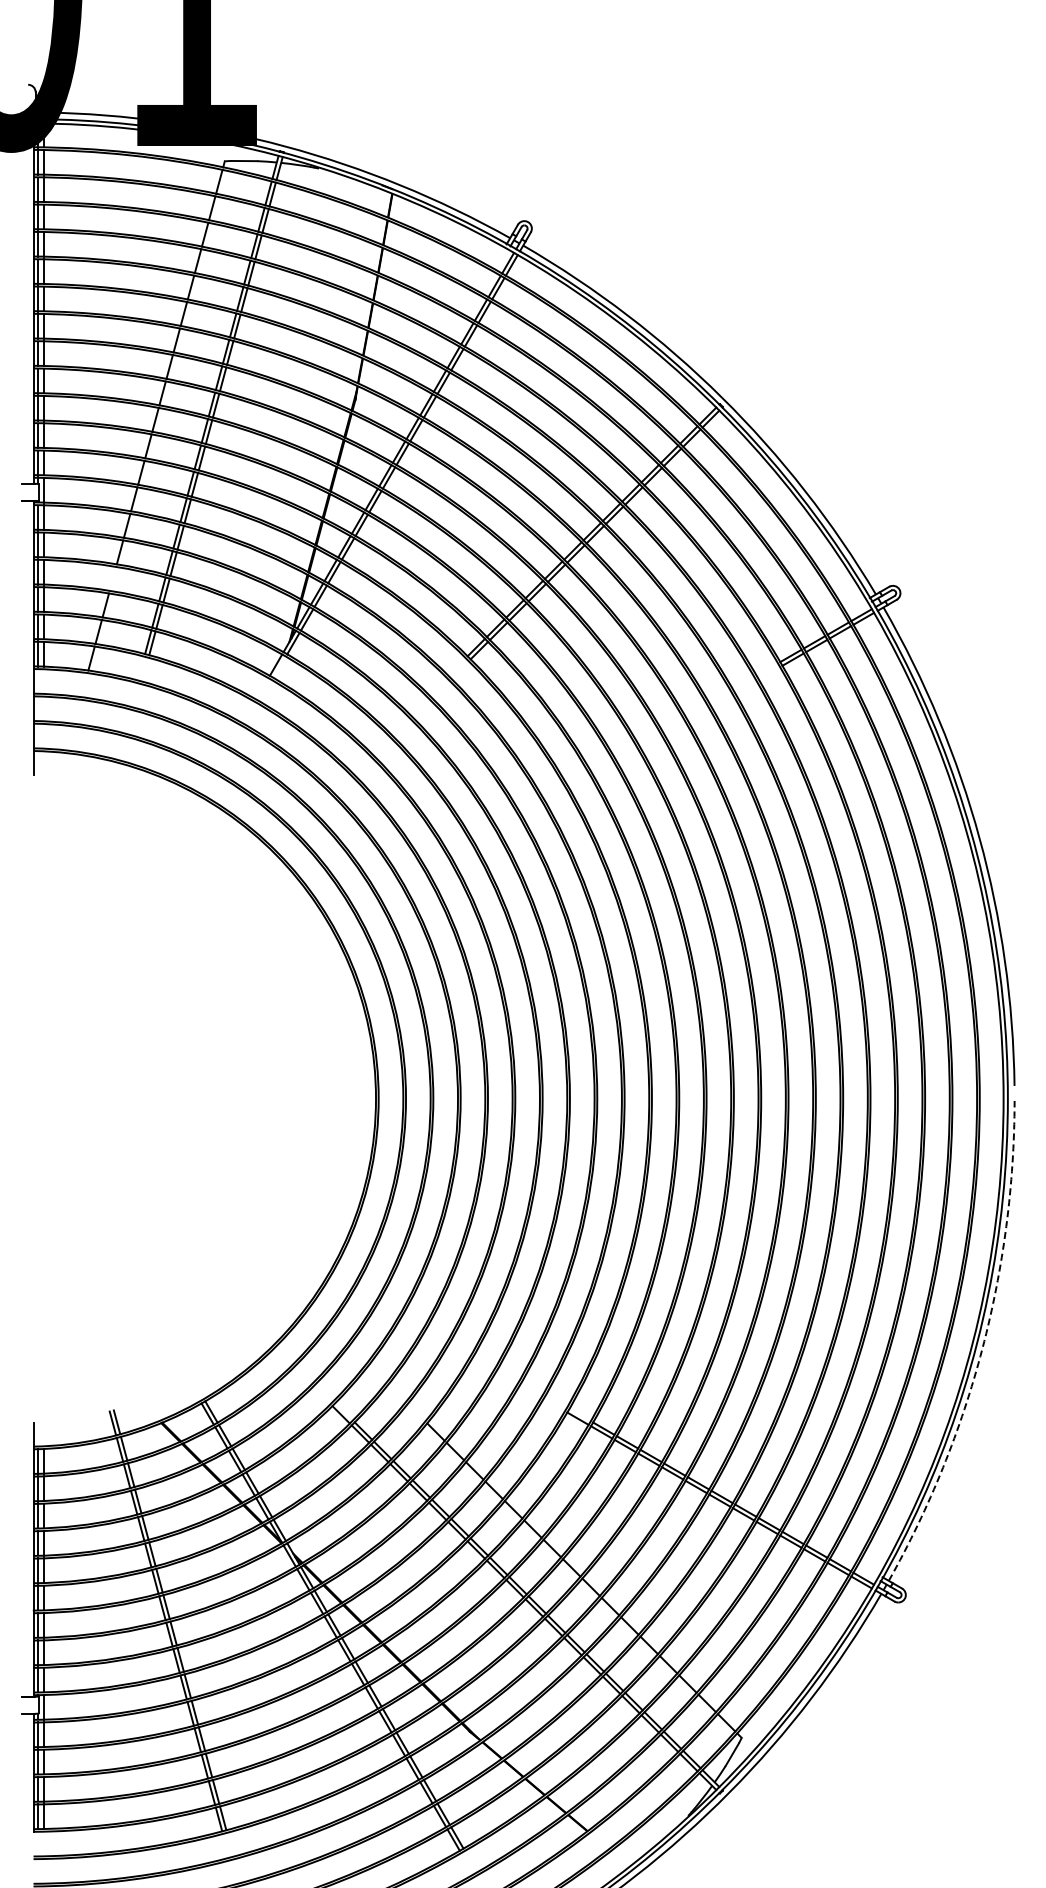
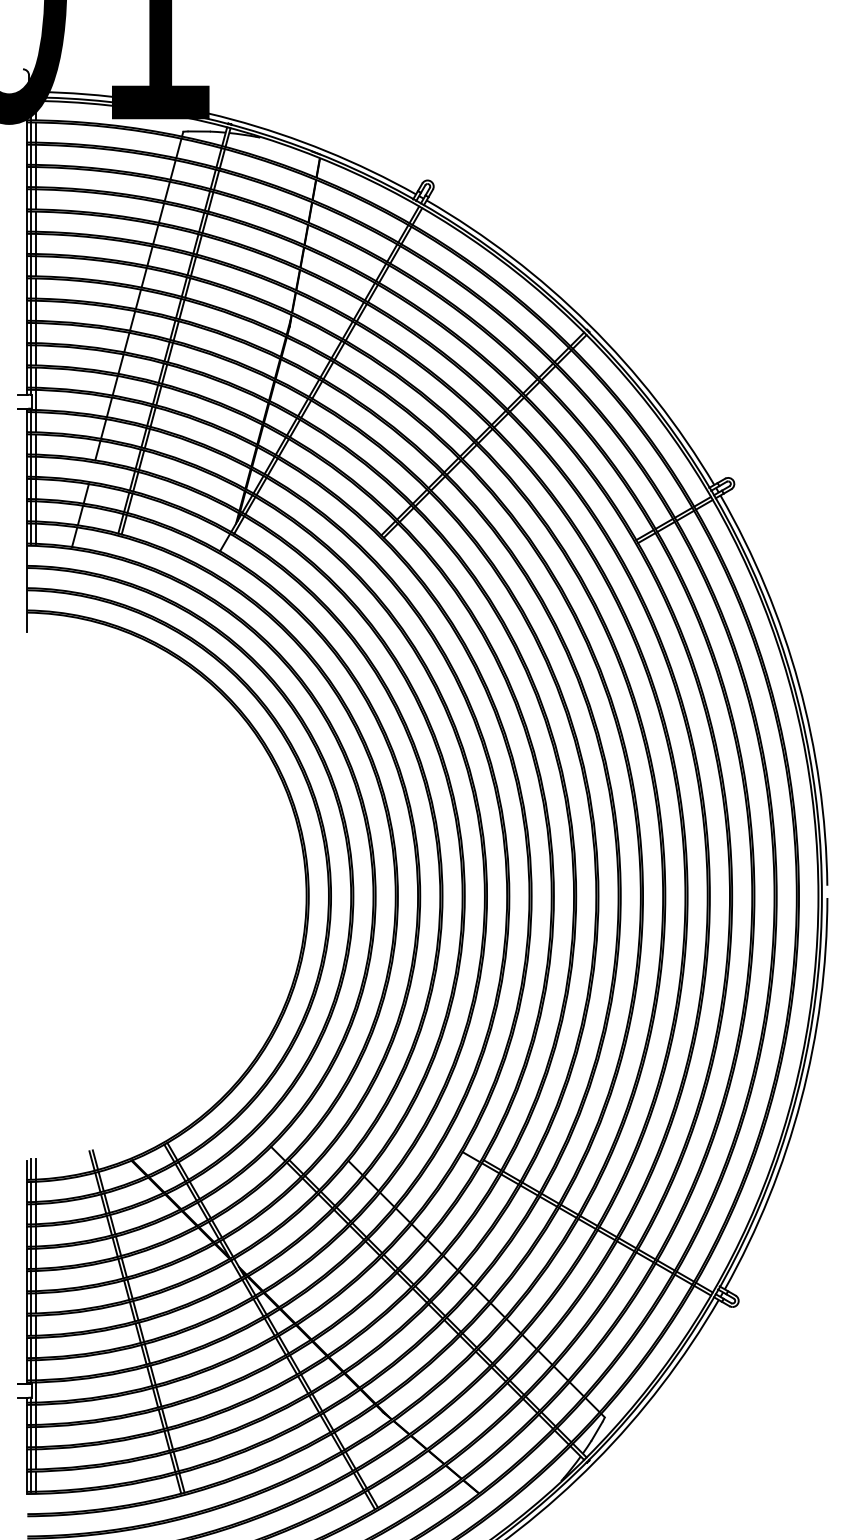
arc: (982, 1348) -> (801, 1099), dashed -> solid
line: (37, 1433) -> (30, 1169), added
line: (44, 1433) -> (36, 1169), added

